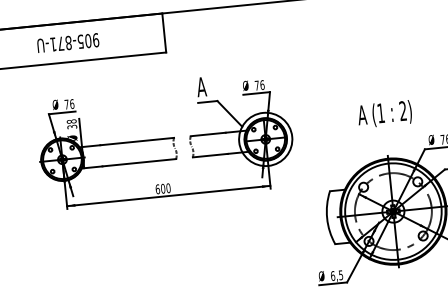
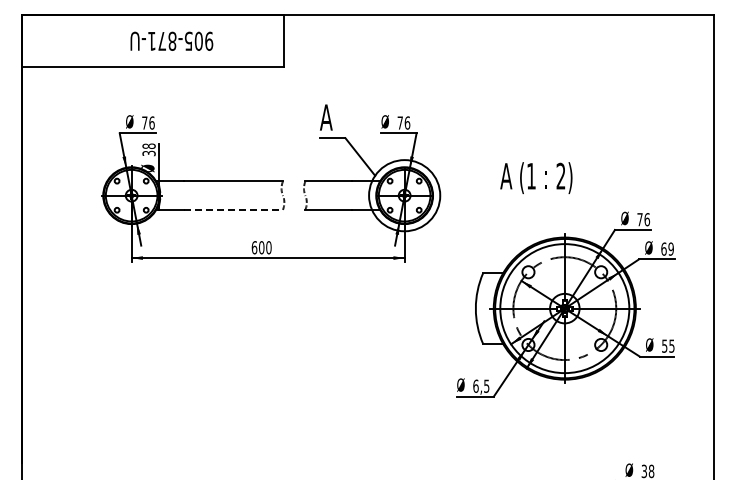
text: (67, 42) -> (171, 40), moved
text: (384, 113) -> (536, 177), moved
line: (140, 162) -> (234, 209), solid -> dashed

